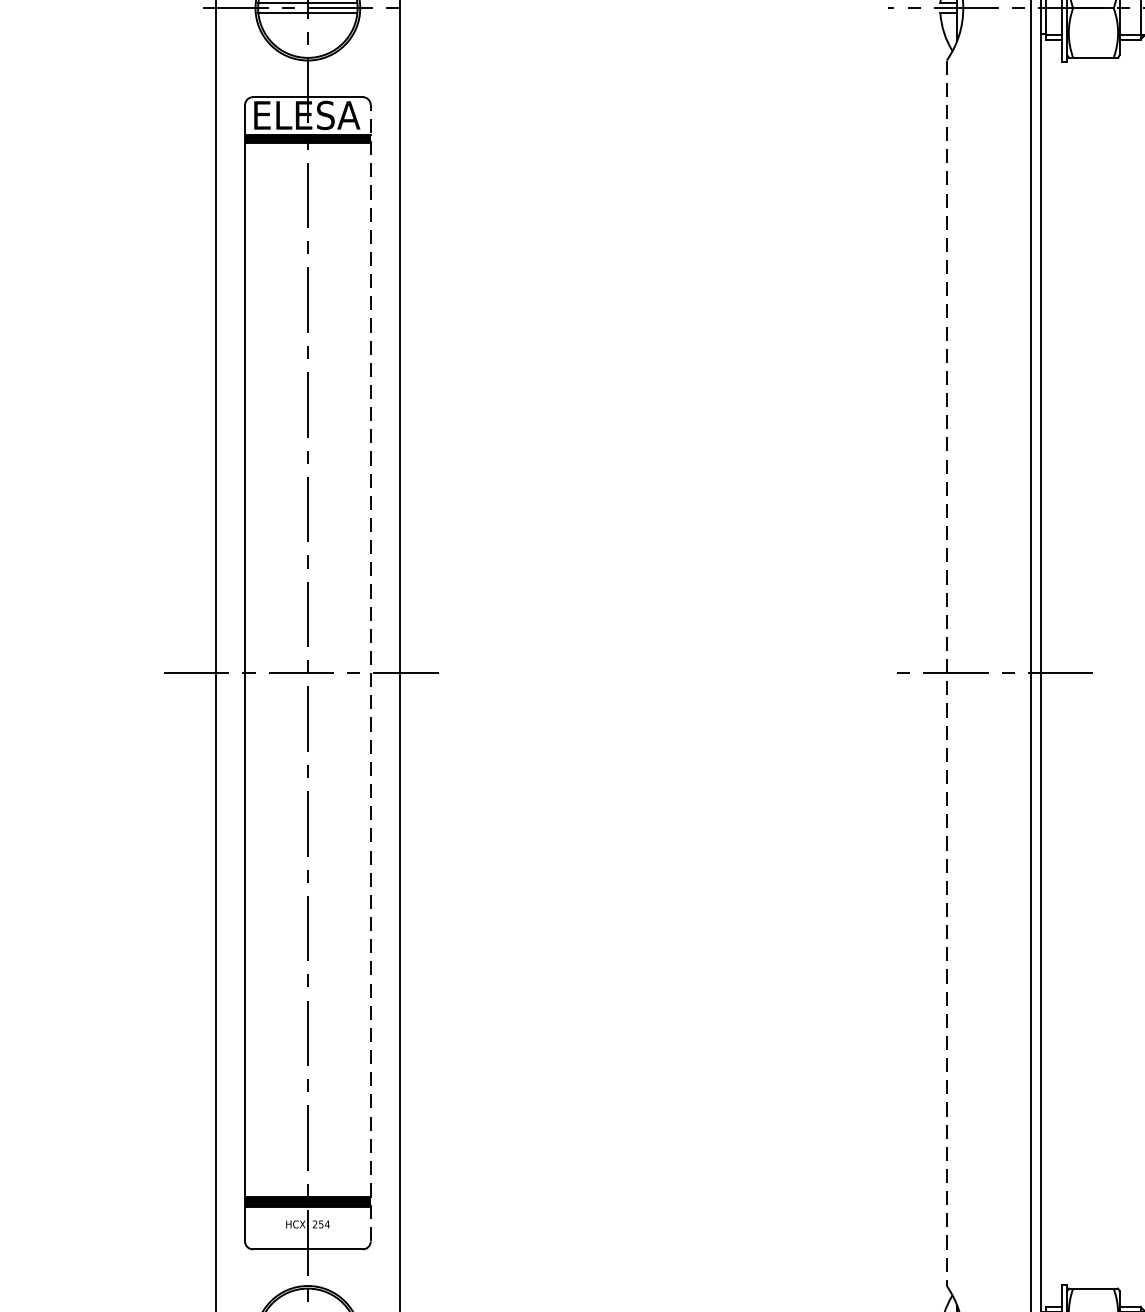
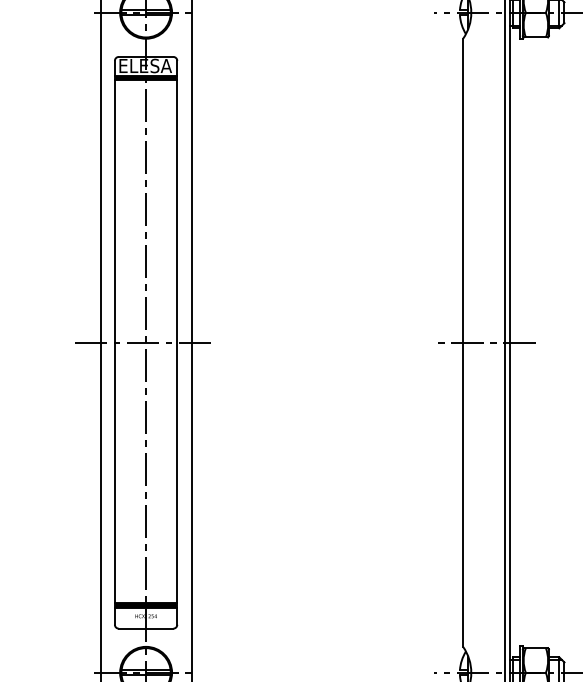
line: (371, 672) -> (177, 342), dashed -> solid
line: (947, 674) -> (463, 343), dashed -> solid

